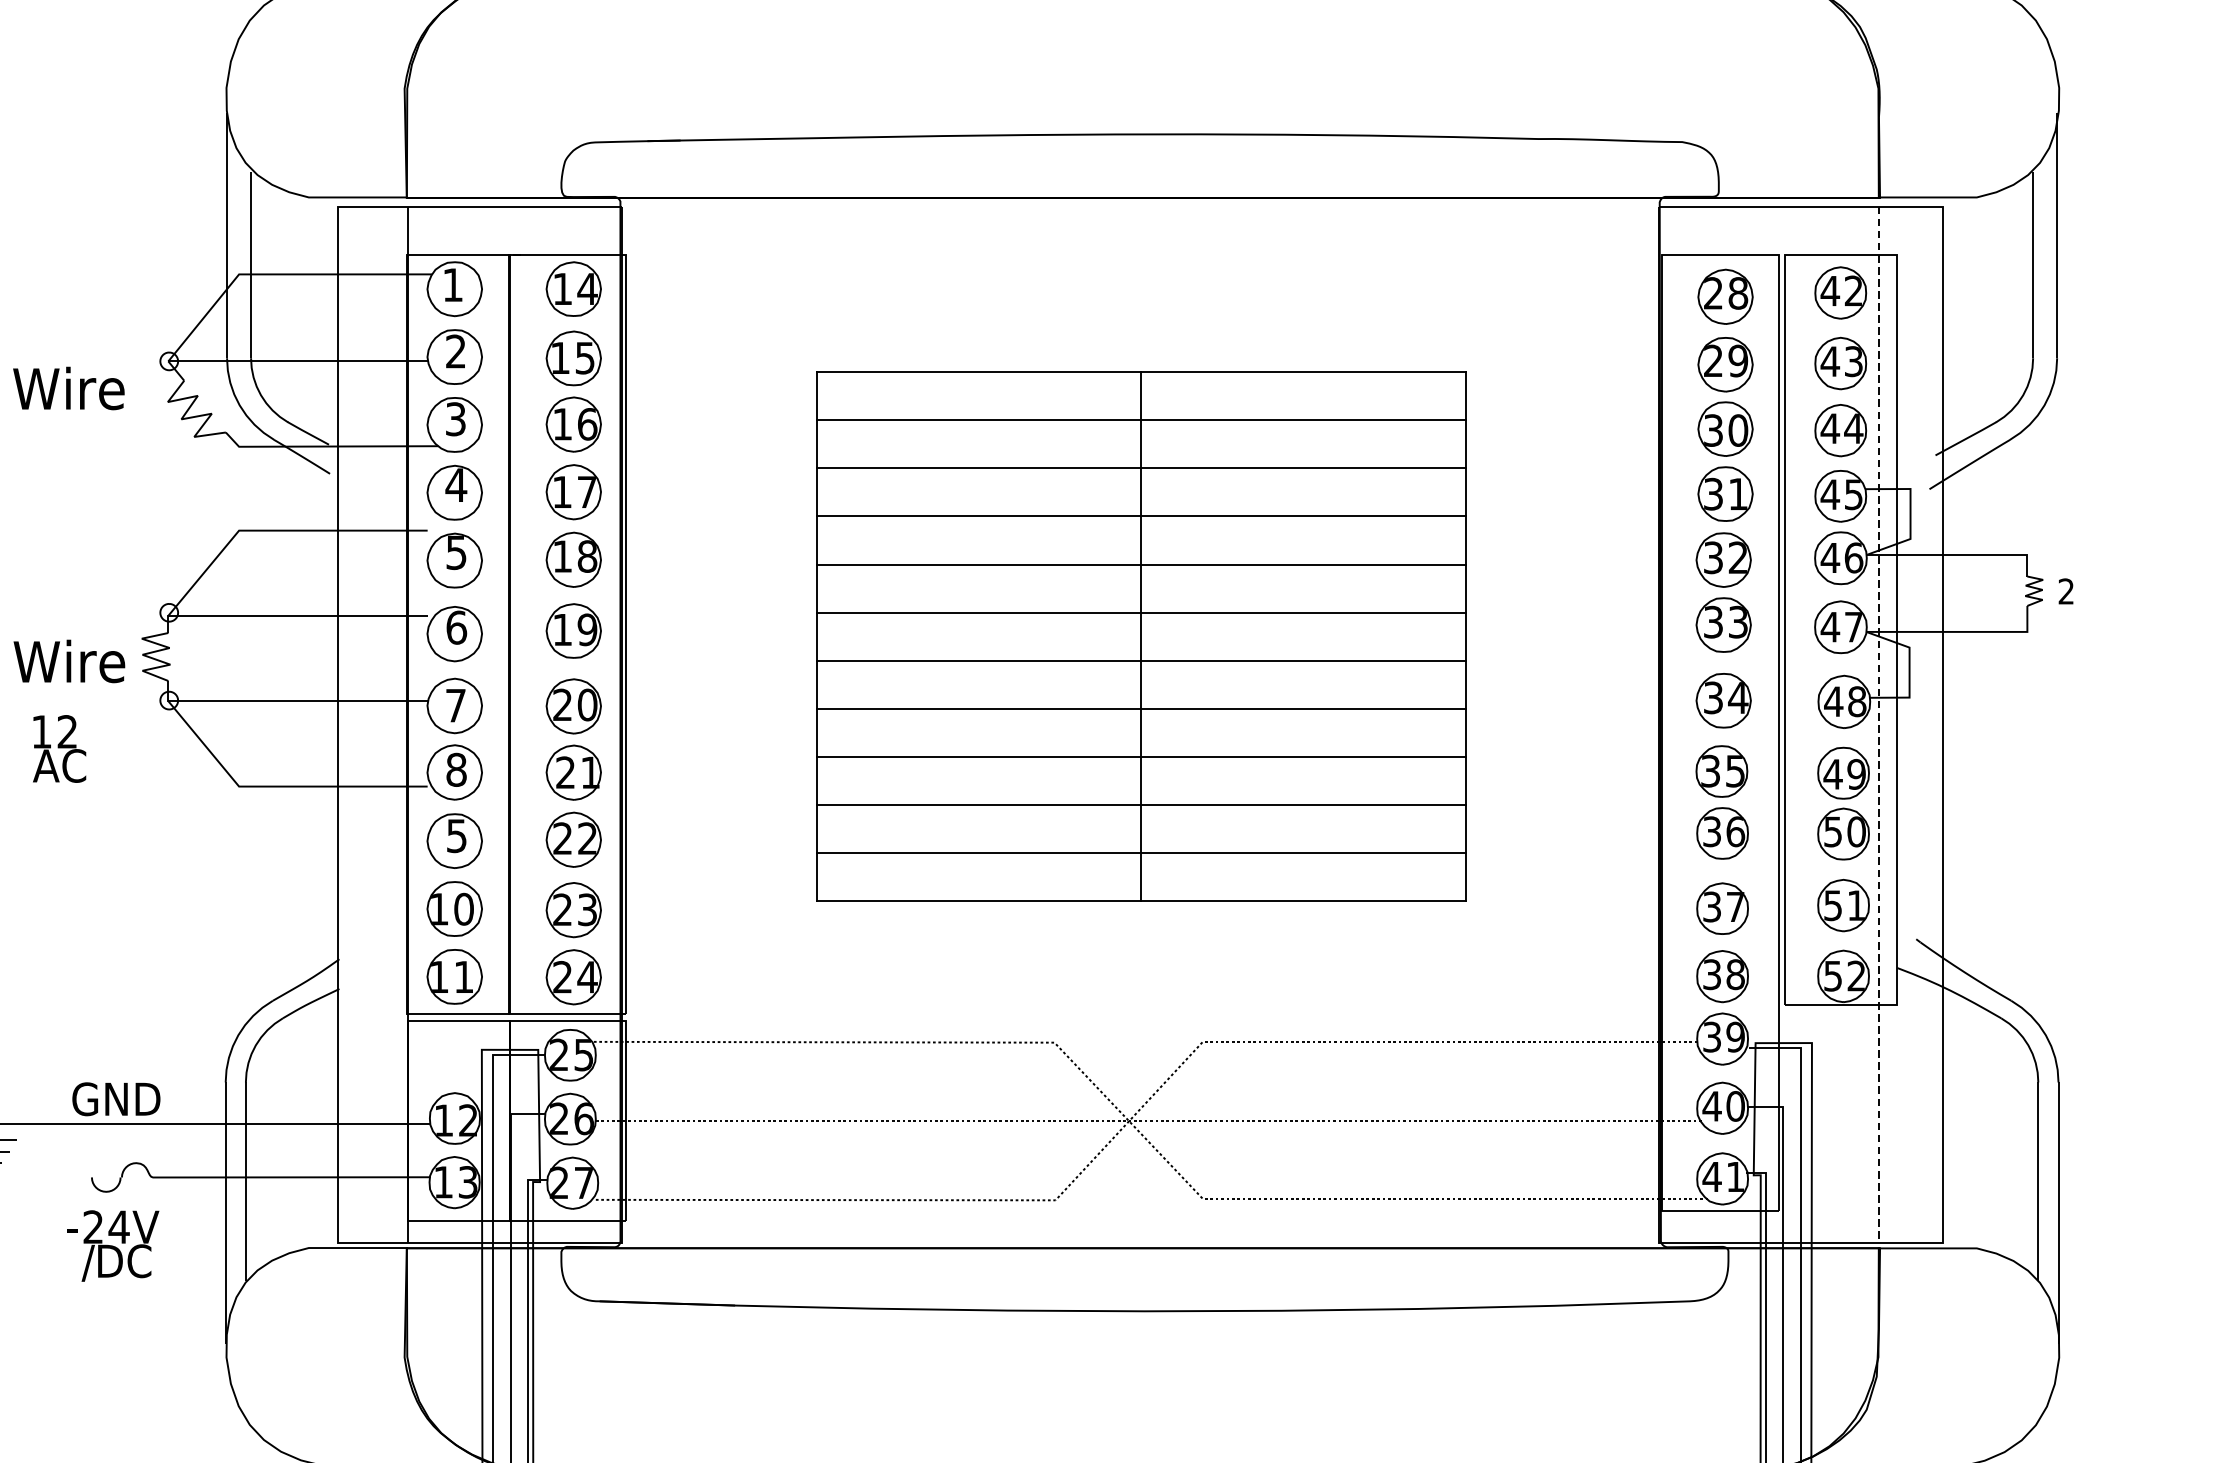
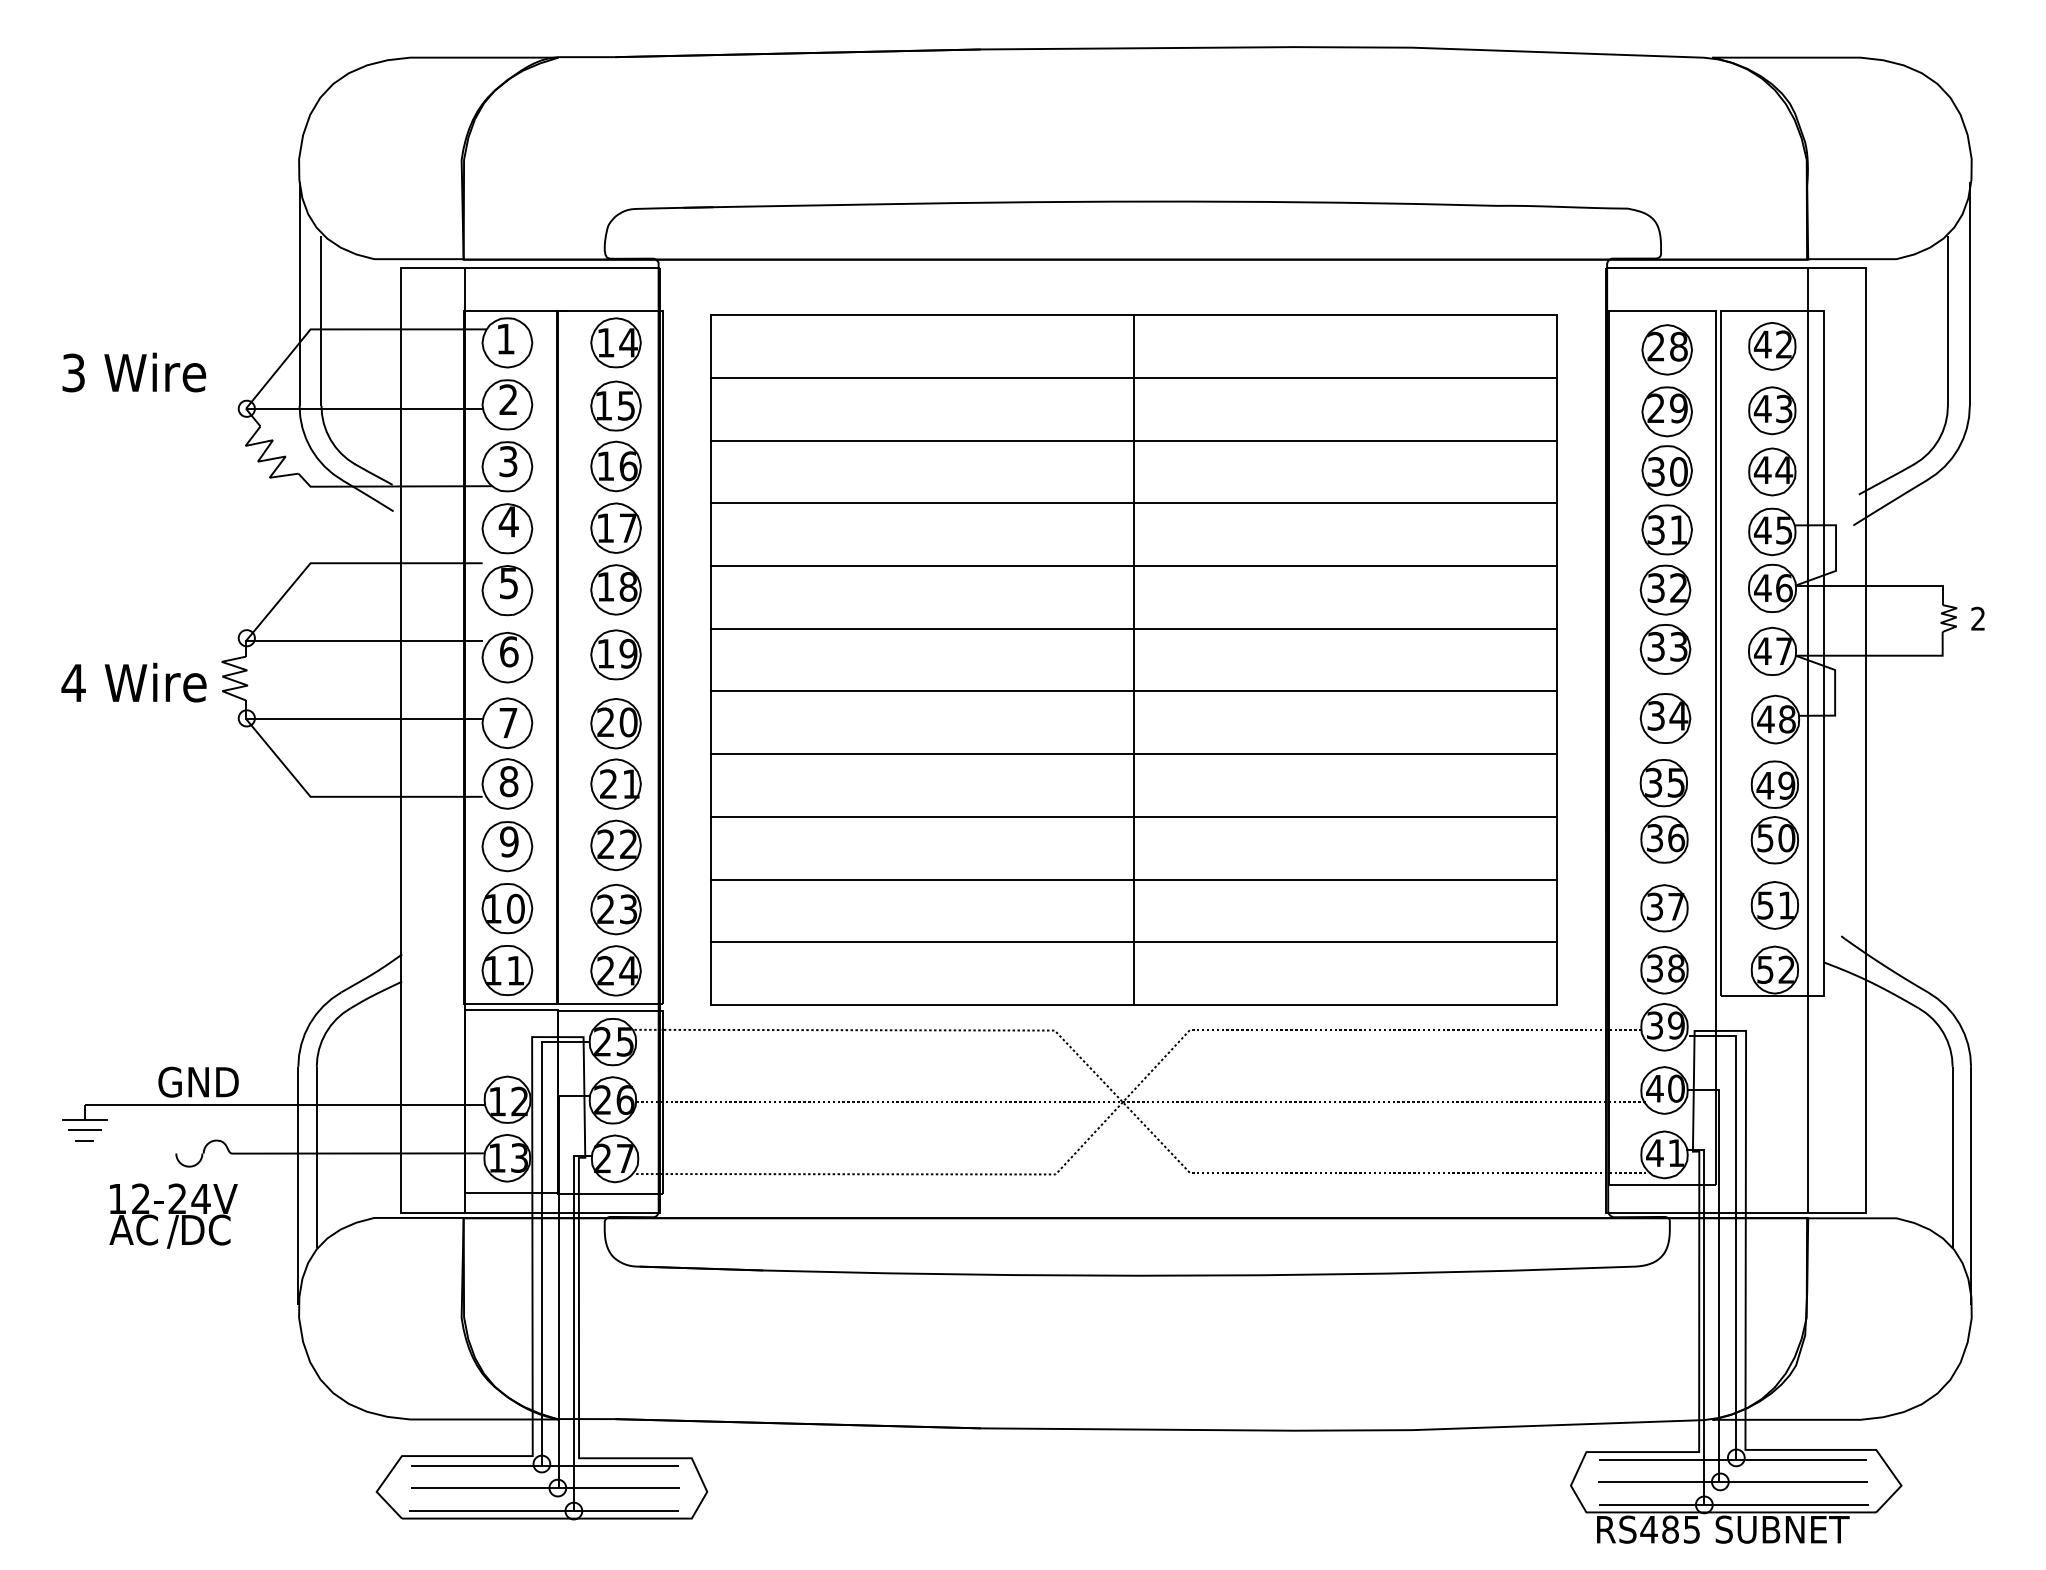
text: (69, 388) -> (155, 372), moved
part: (1140, 636) -> (1133, 659), size x1.43
line: (1879, 724) -> (1807, 740), dashed -> solid
text: (59, 748) -> (133, 1214), moved
text: (457, 835) -> (509, 841), 5 -> 9

